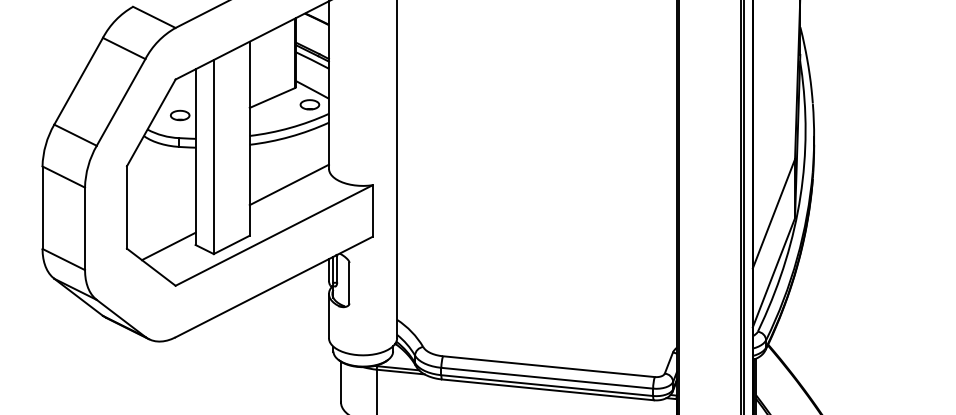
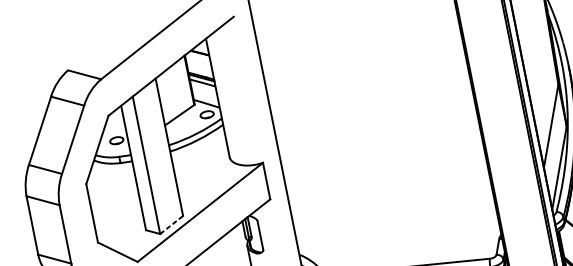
line: (288, 184) -> (203, 174), removed
line: (232, 244) -> (172, 224), solid -> dashed
line: (168, 246) -> (127, 235), removed

